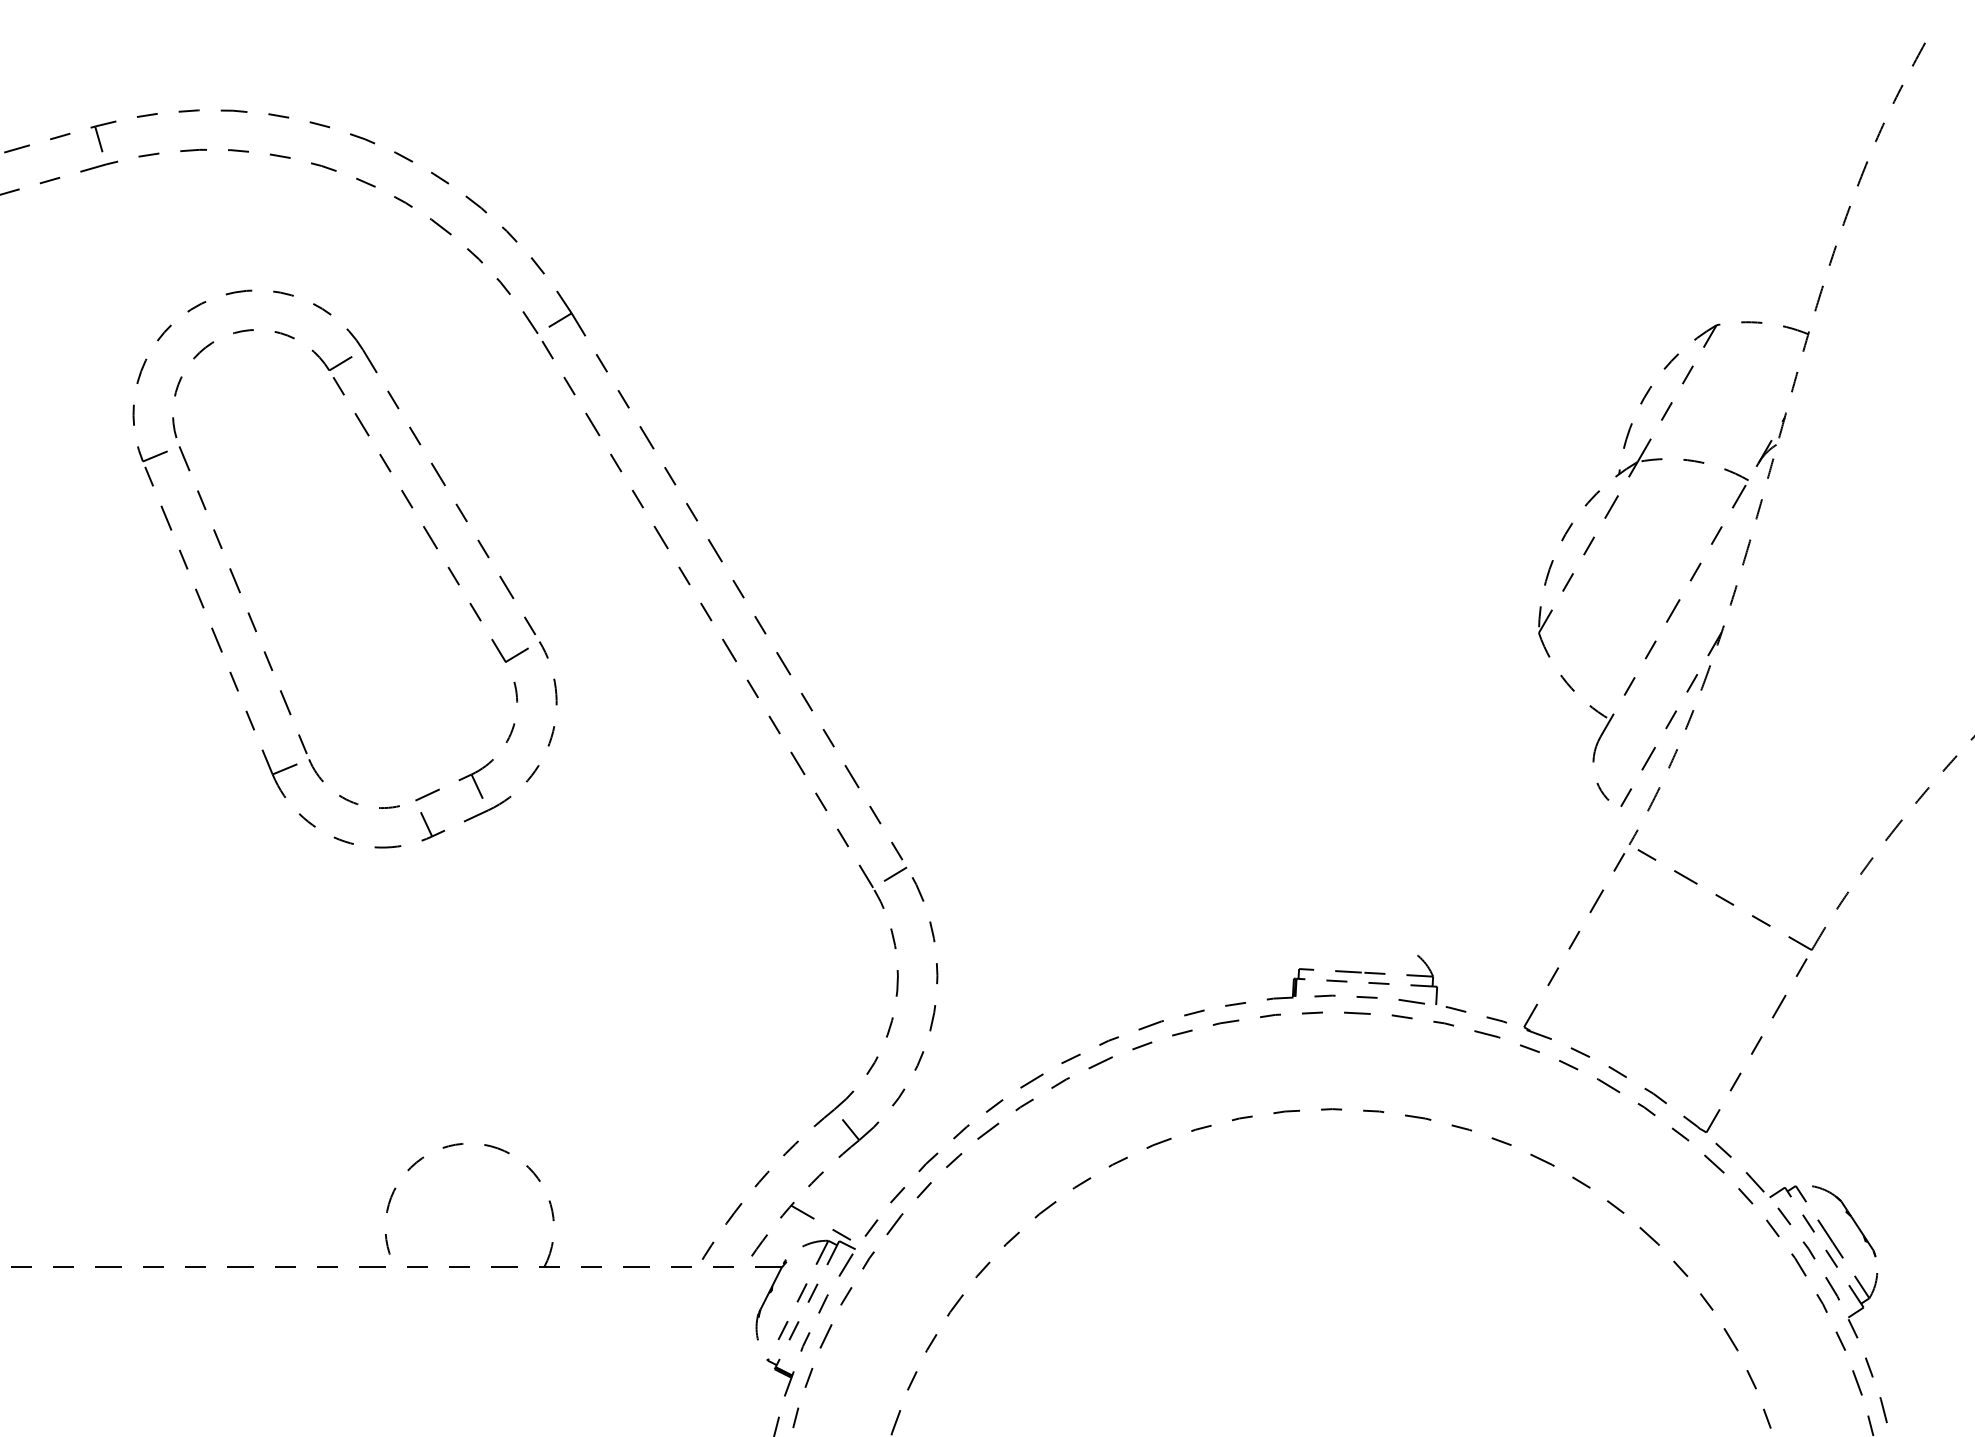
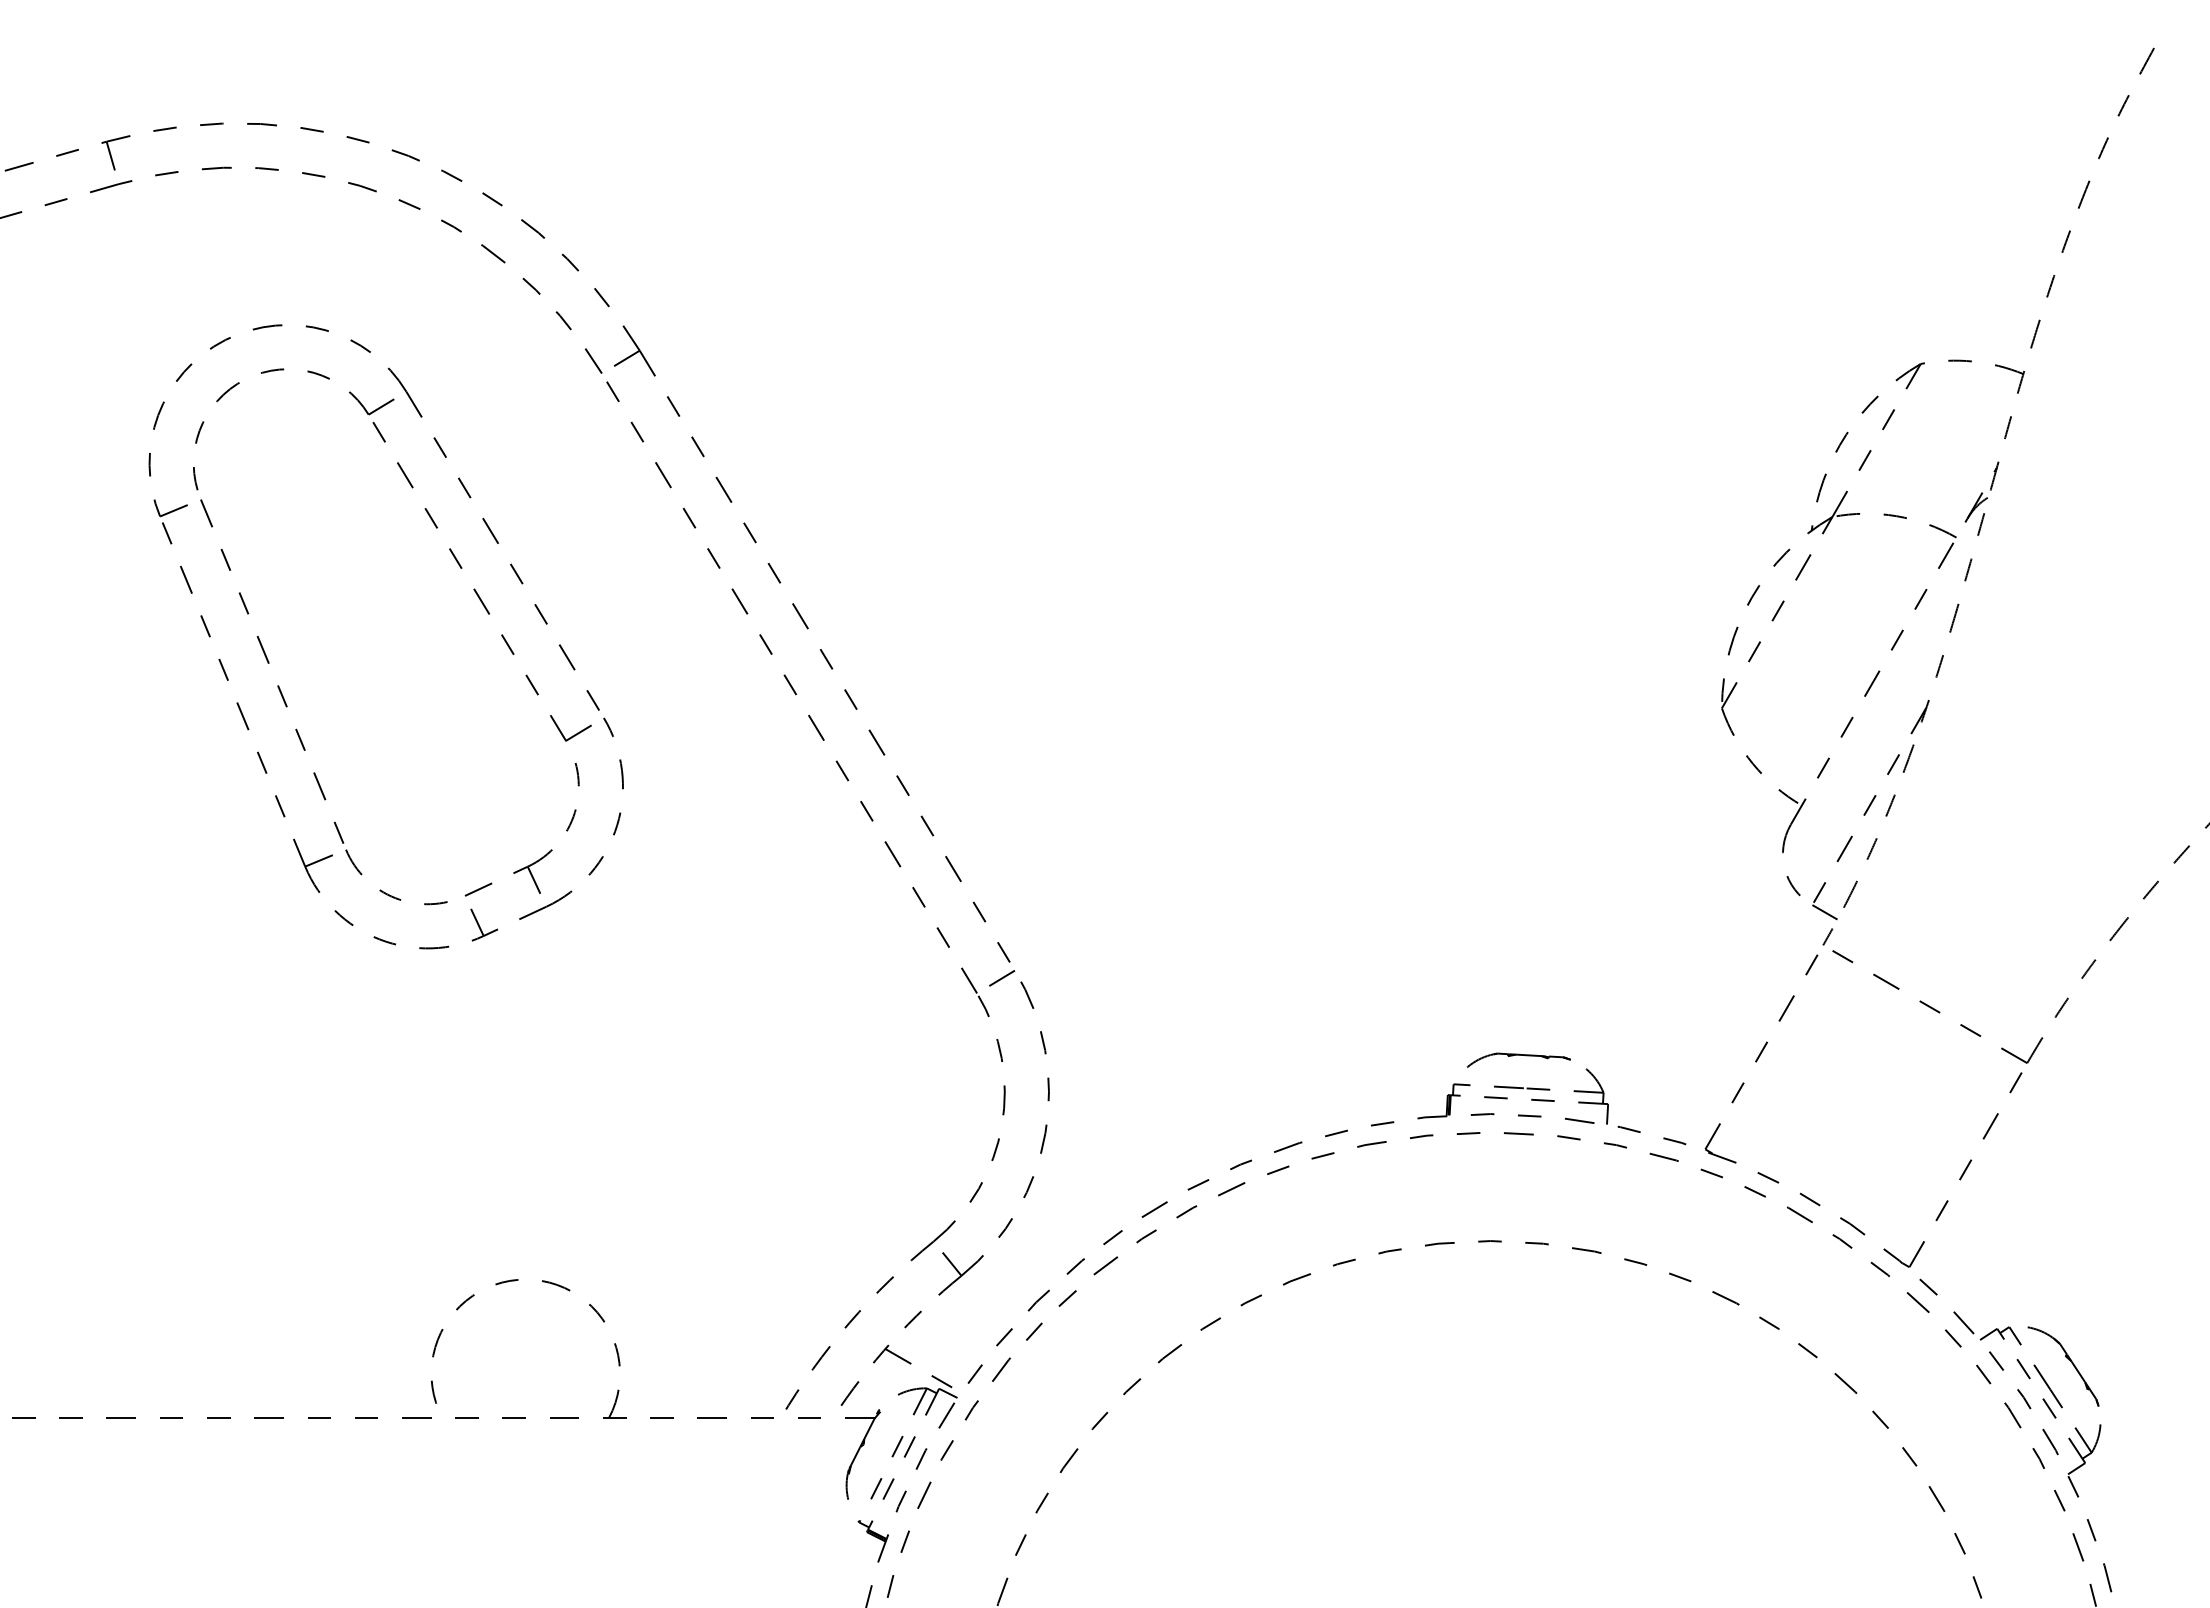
line: (1630, 815) -> (1824, 912), added
part: (1357, 946) -> (1518, 1059), added

